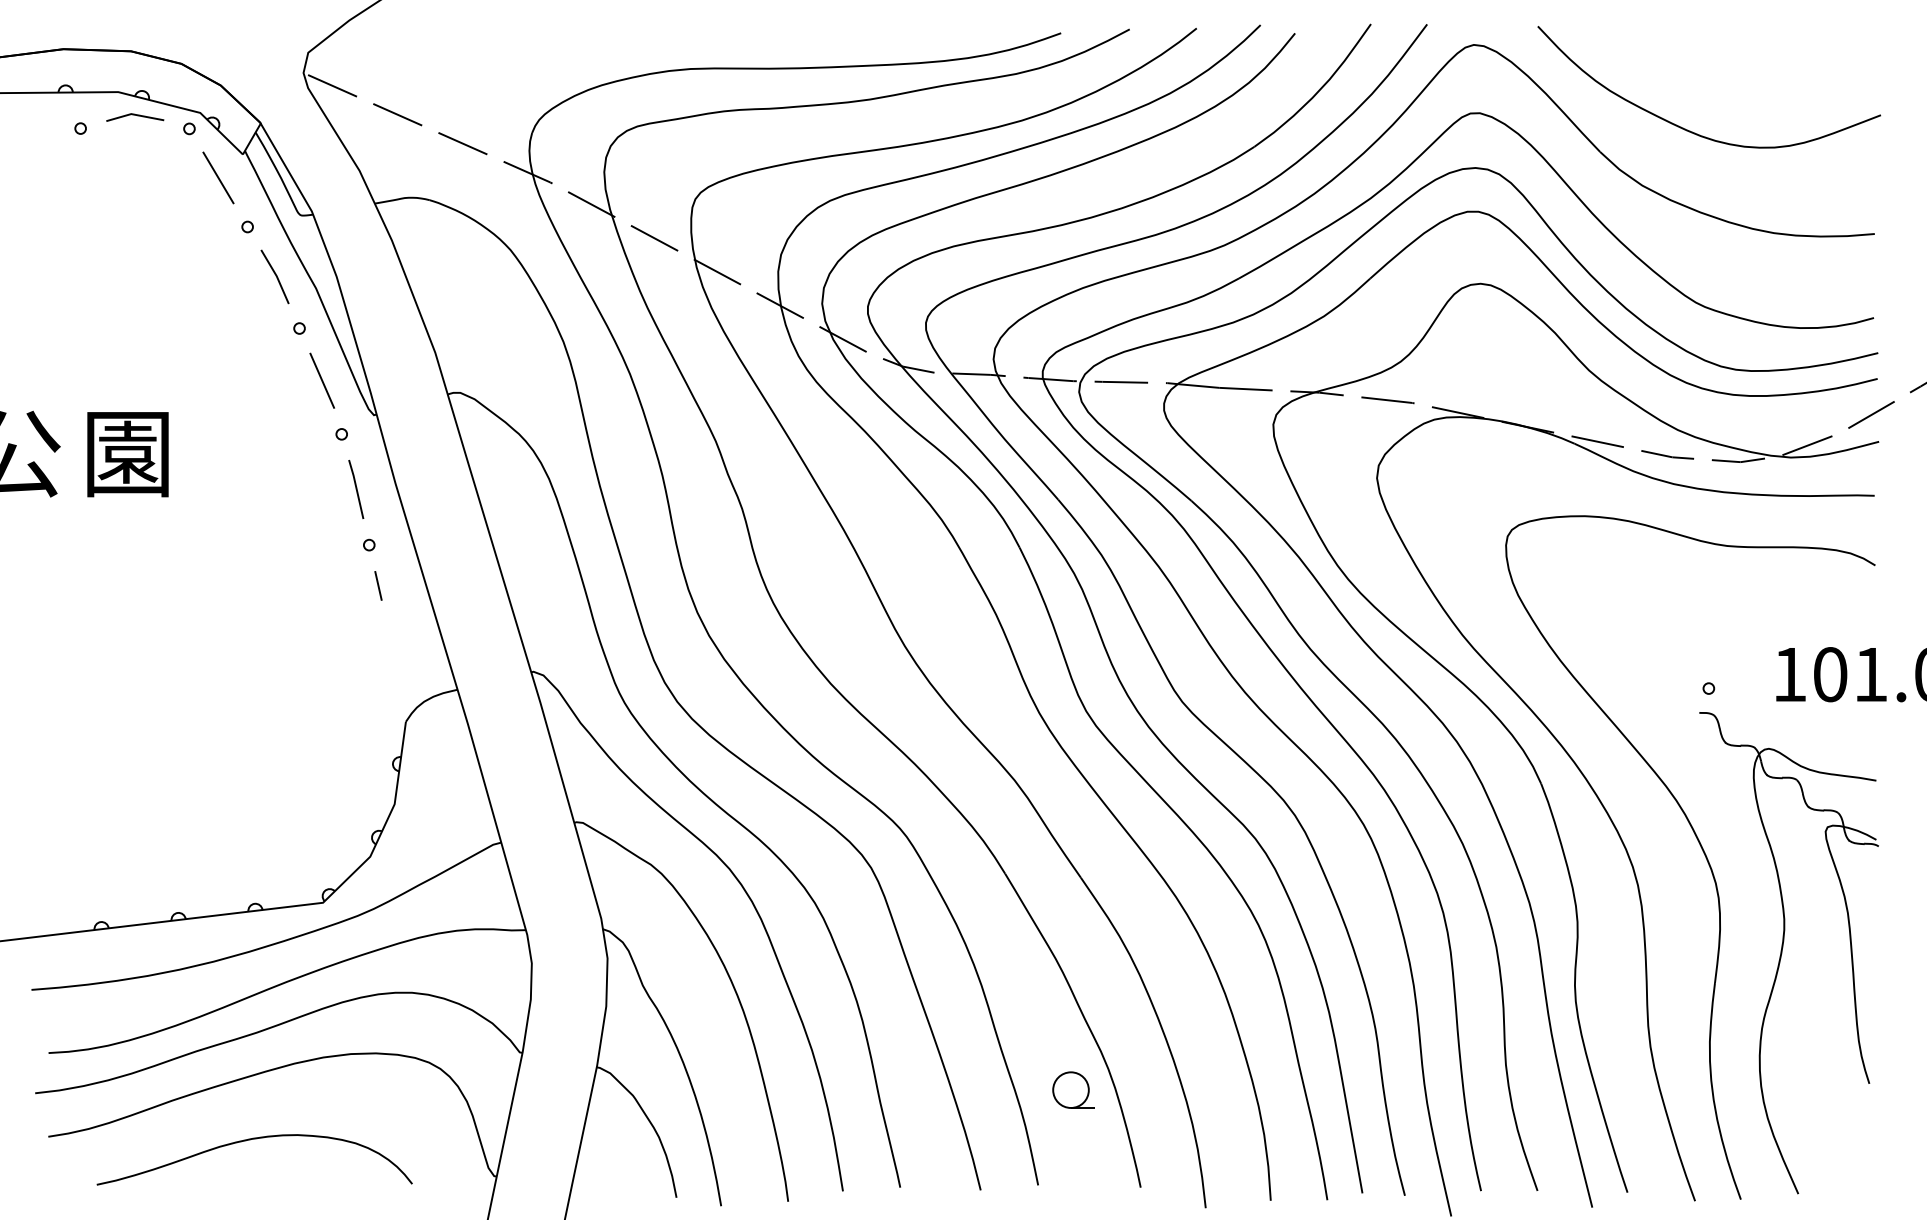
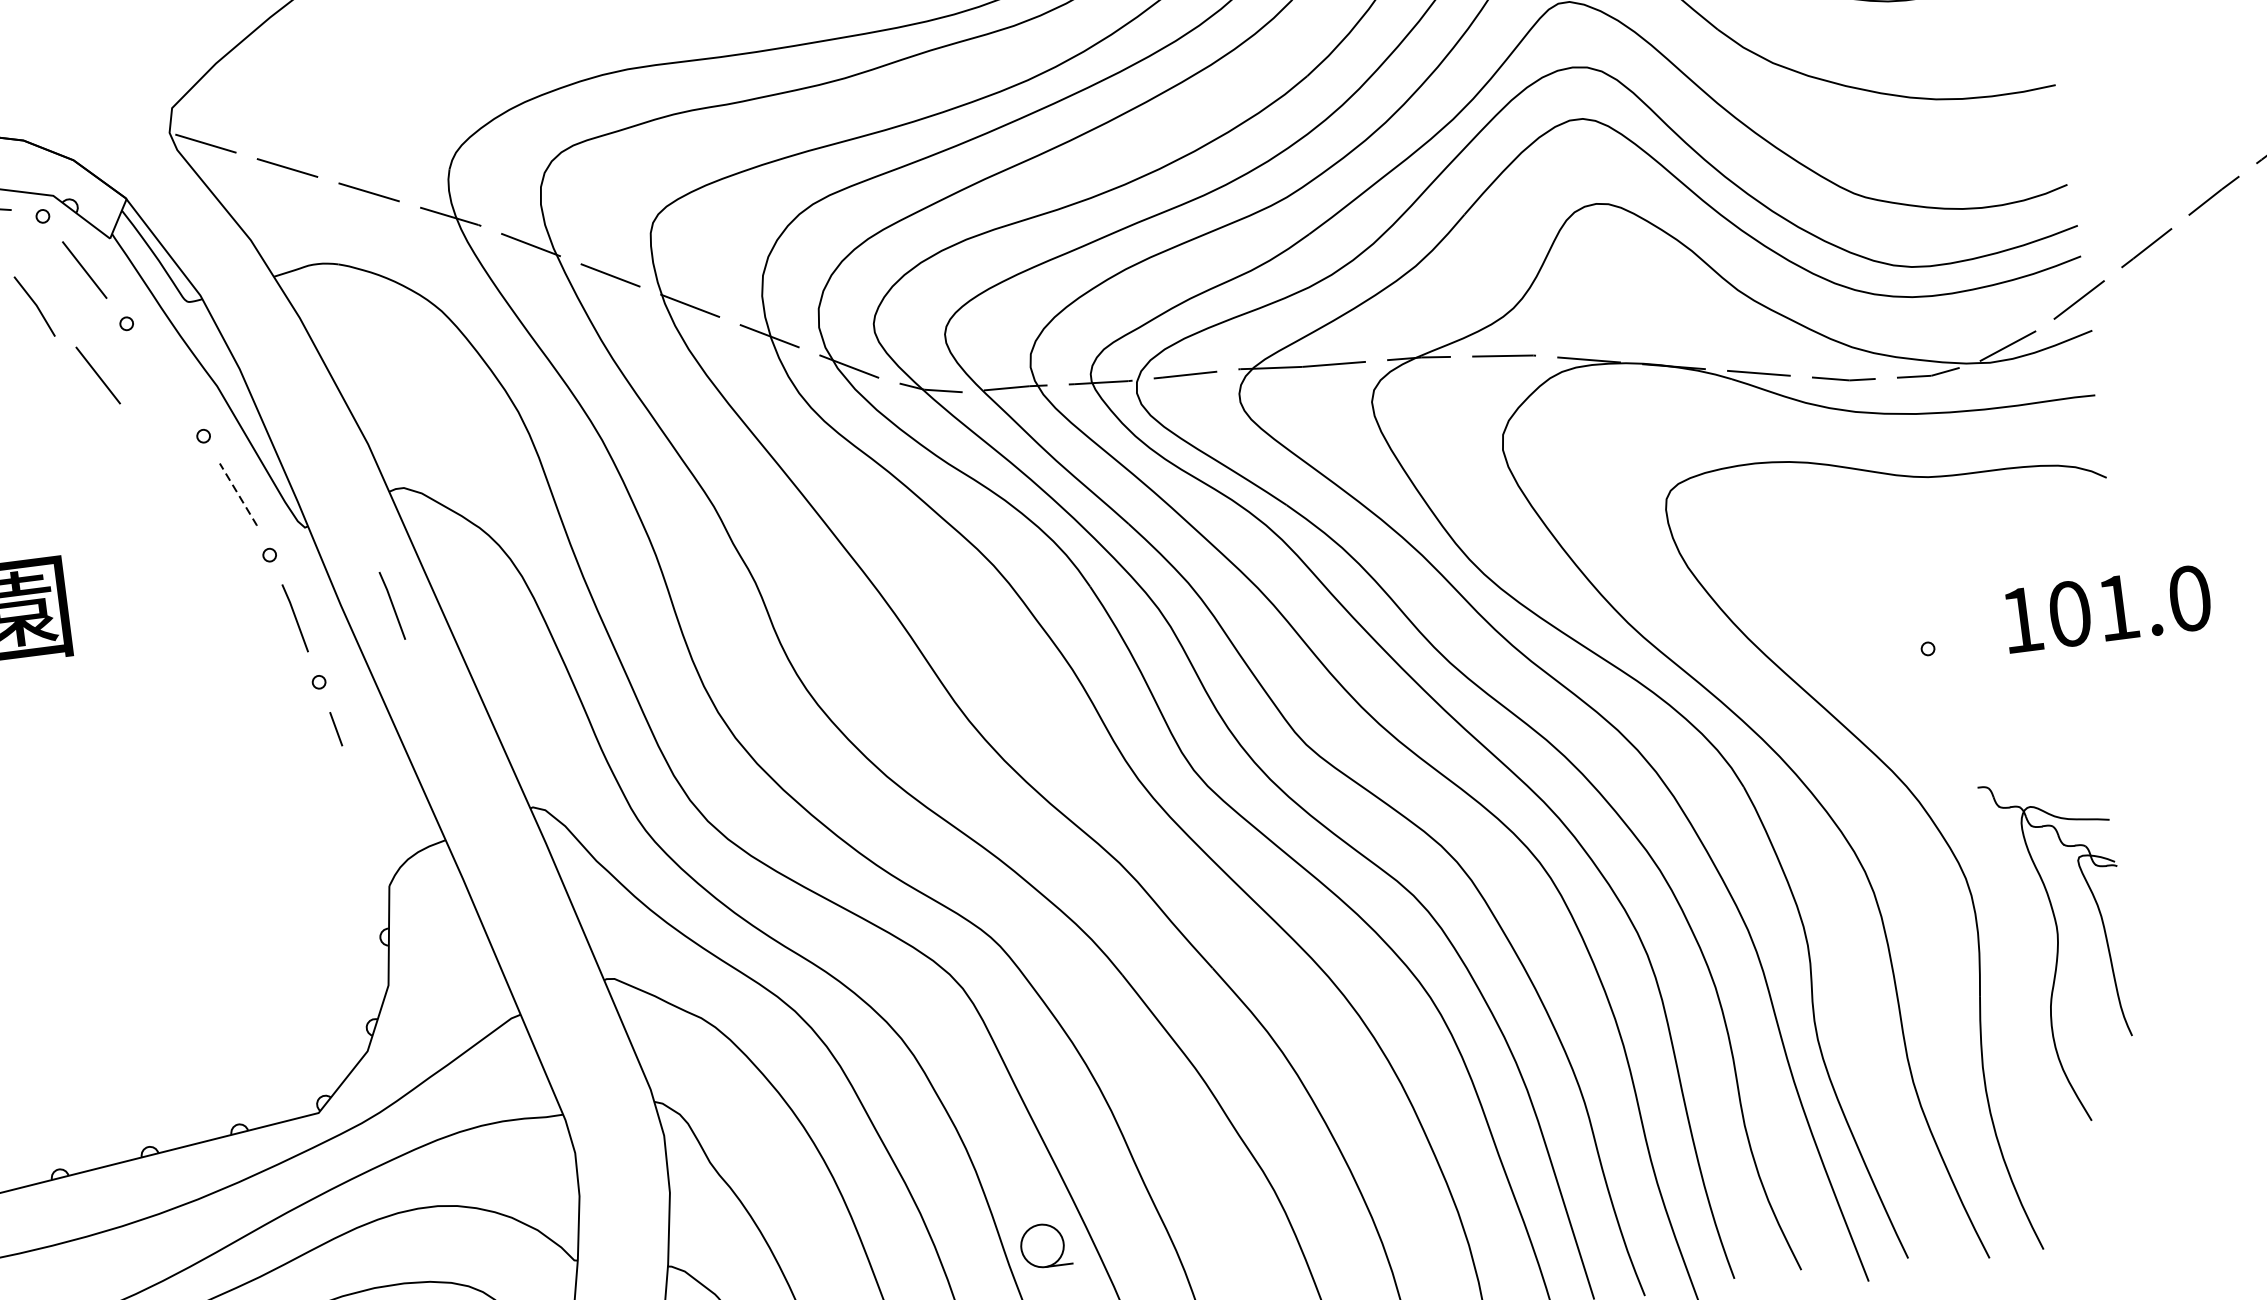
line: (218, 266) -> (98, 375), added
line: (275, 276) -> (35, 306), moved
line: (322, 380) -> (238, 494), solid -> dashed
line: (438, 488) -> (392, 604), added
part: (1788, 953) -> (2062, 950), size x0.6
part: (1073, 1089) -> (1045, 1244), moved

